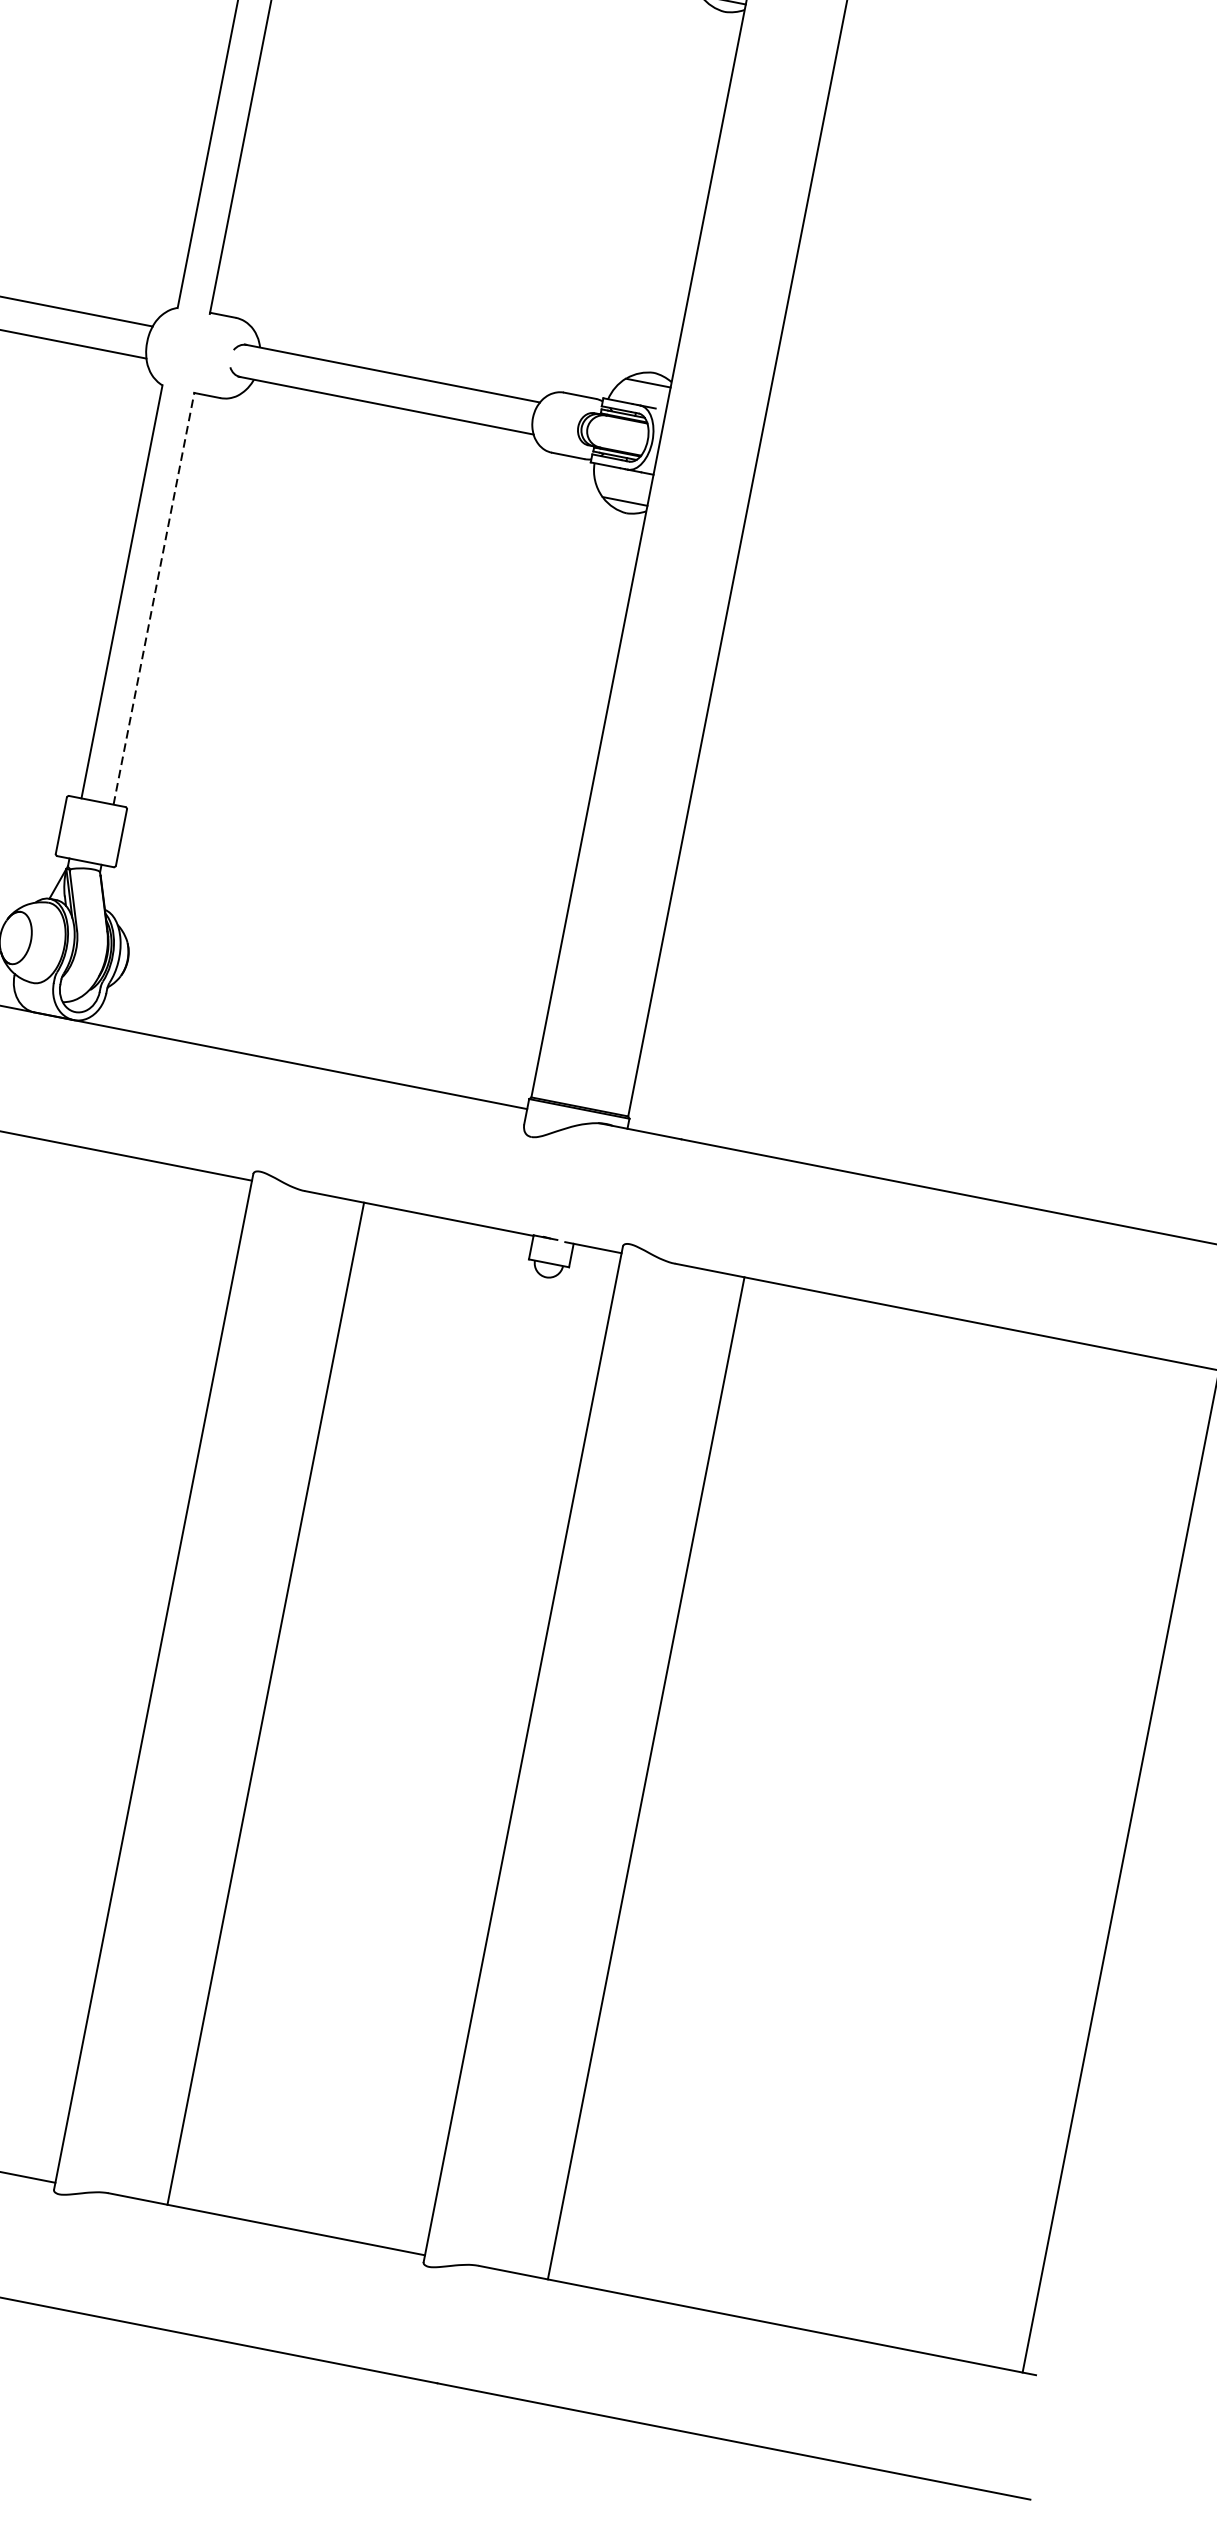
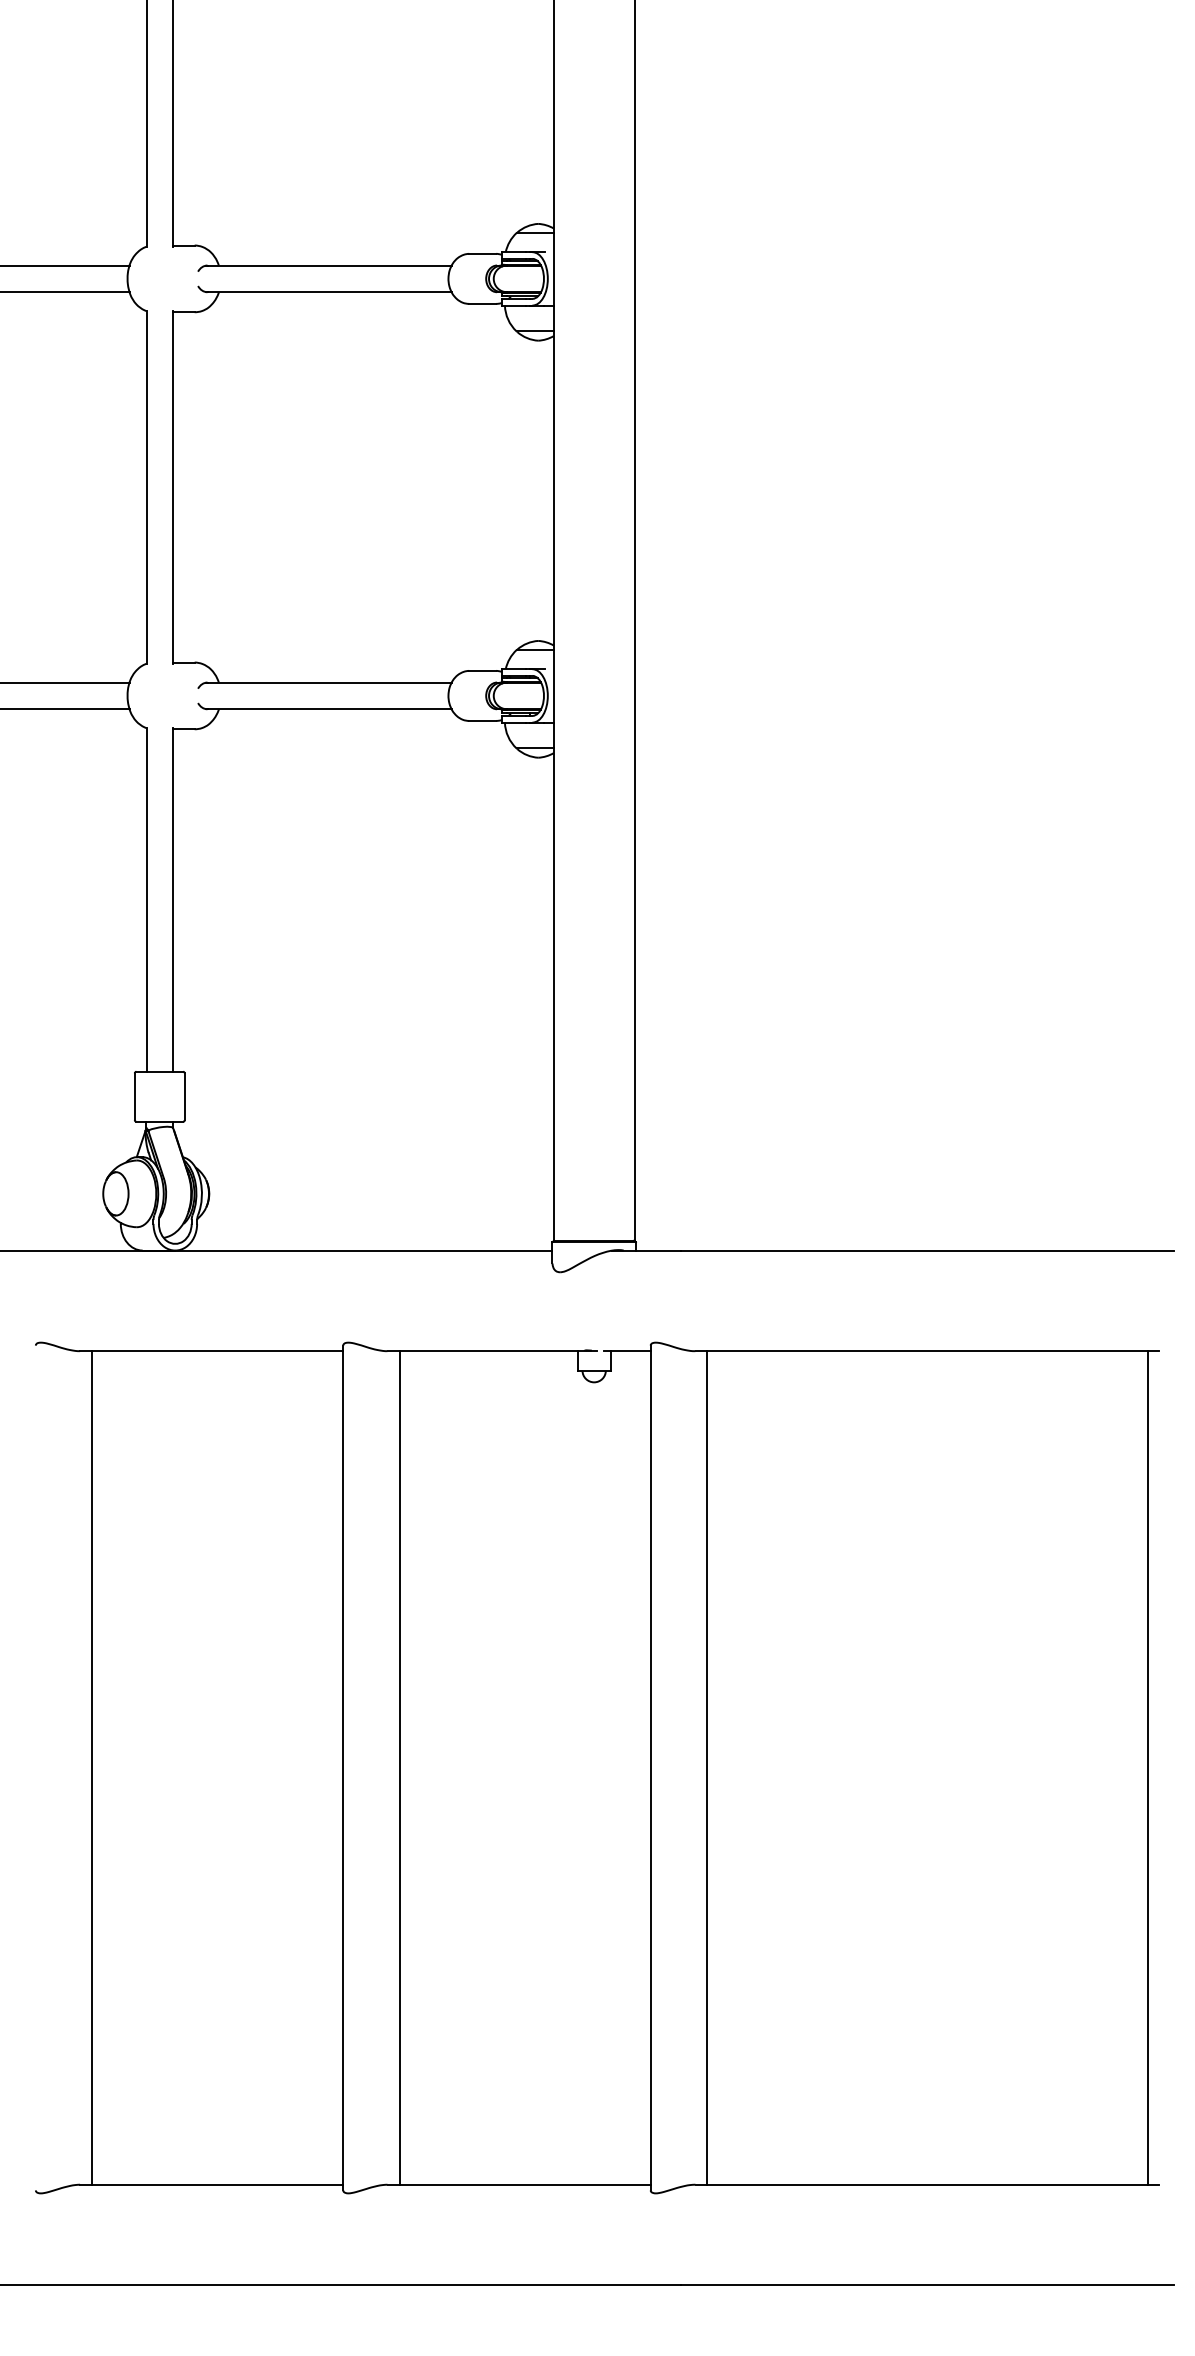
line: (154, 598) -> (173, 900), dashed -> solid
line: (265, 1703) -> (399, 1767), moved
line: (645, 1777) -> (706, 1767), moved

